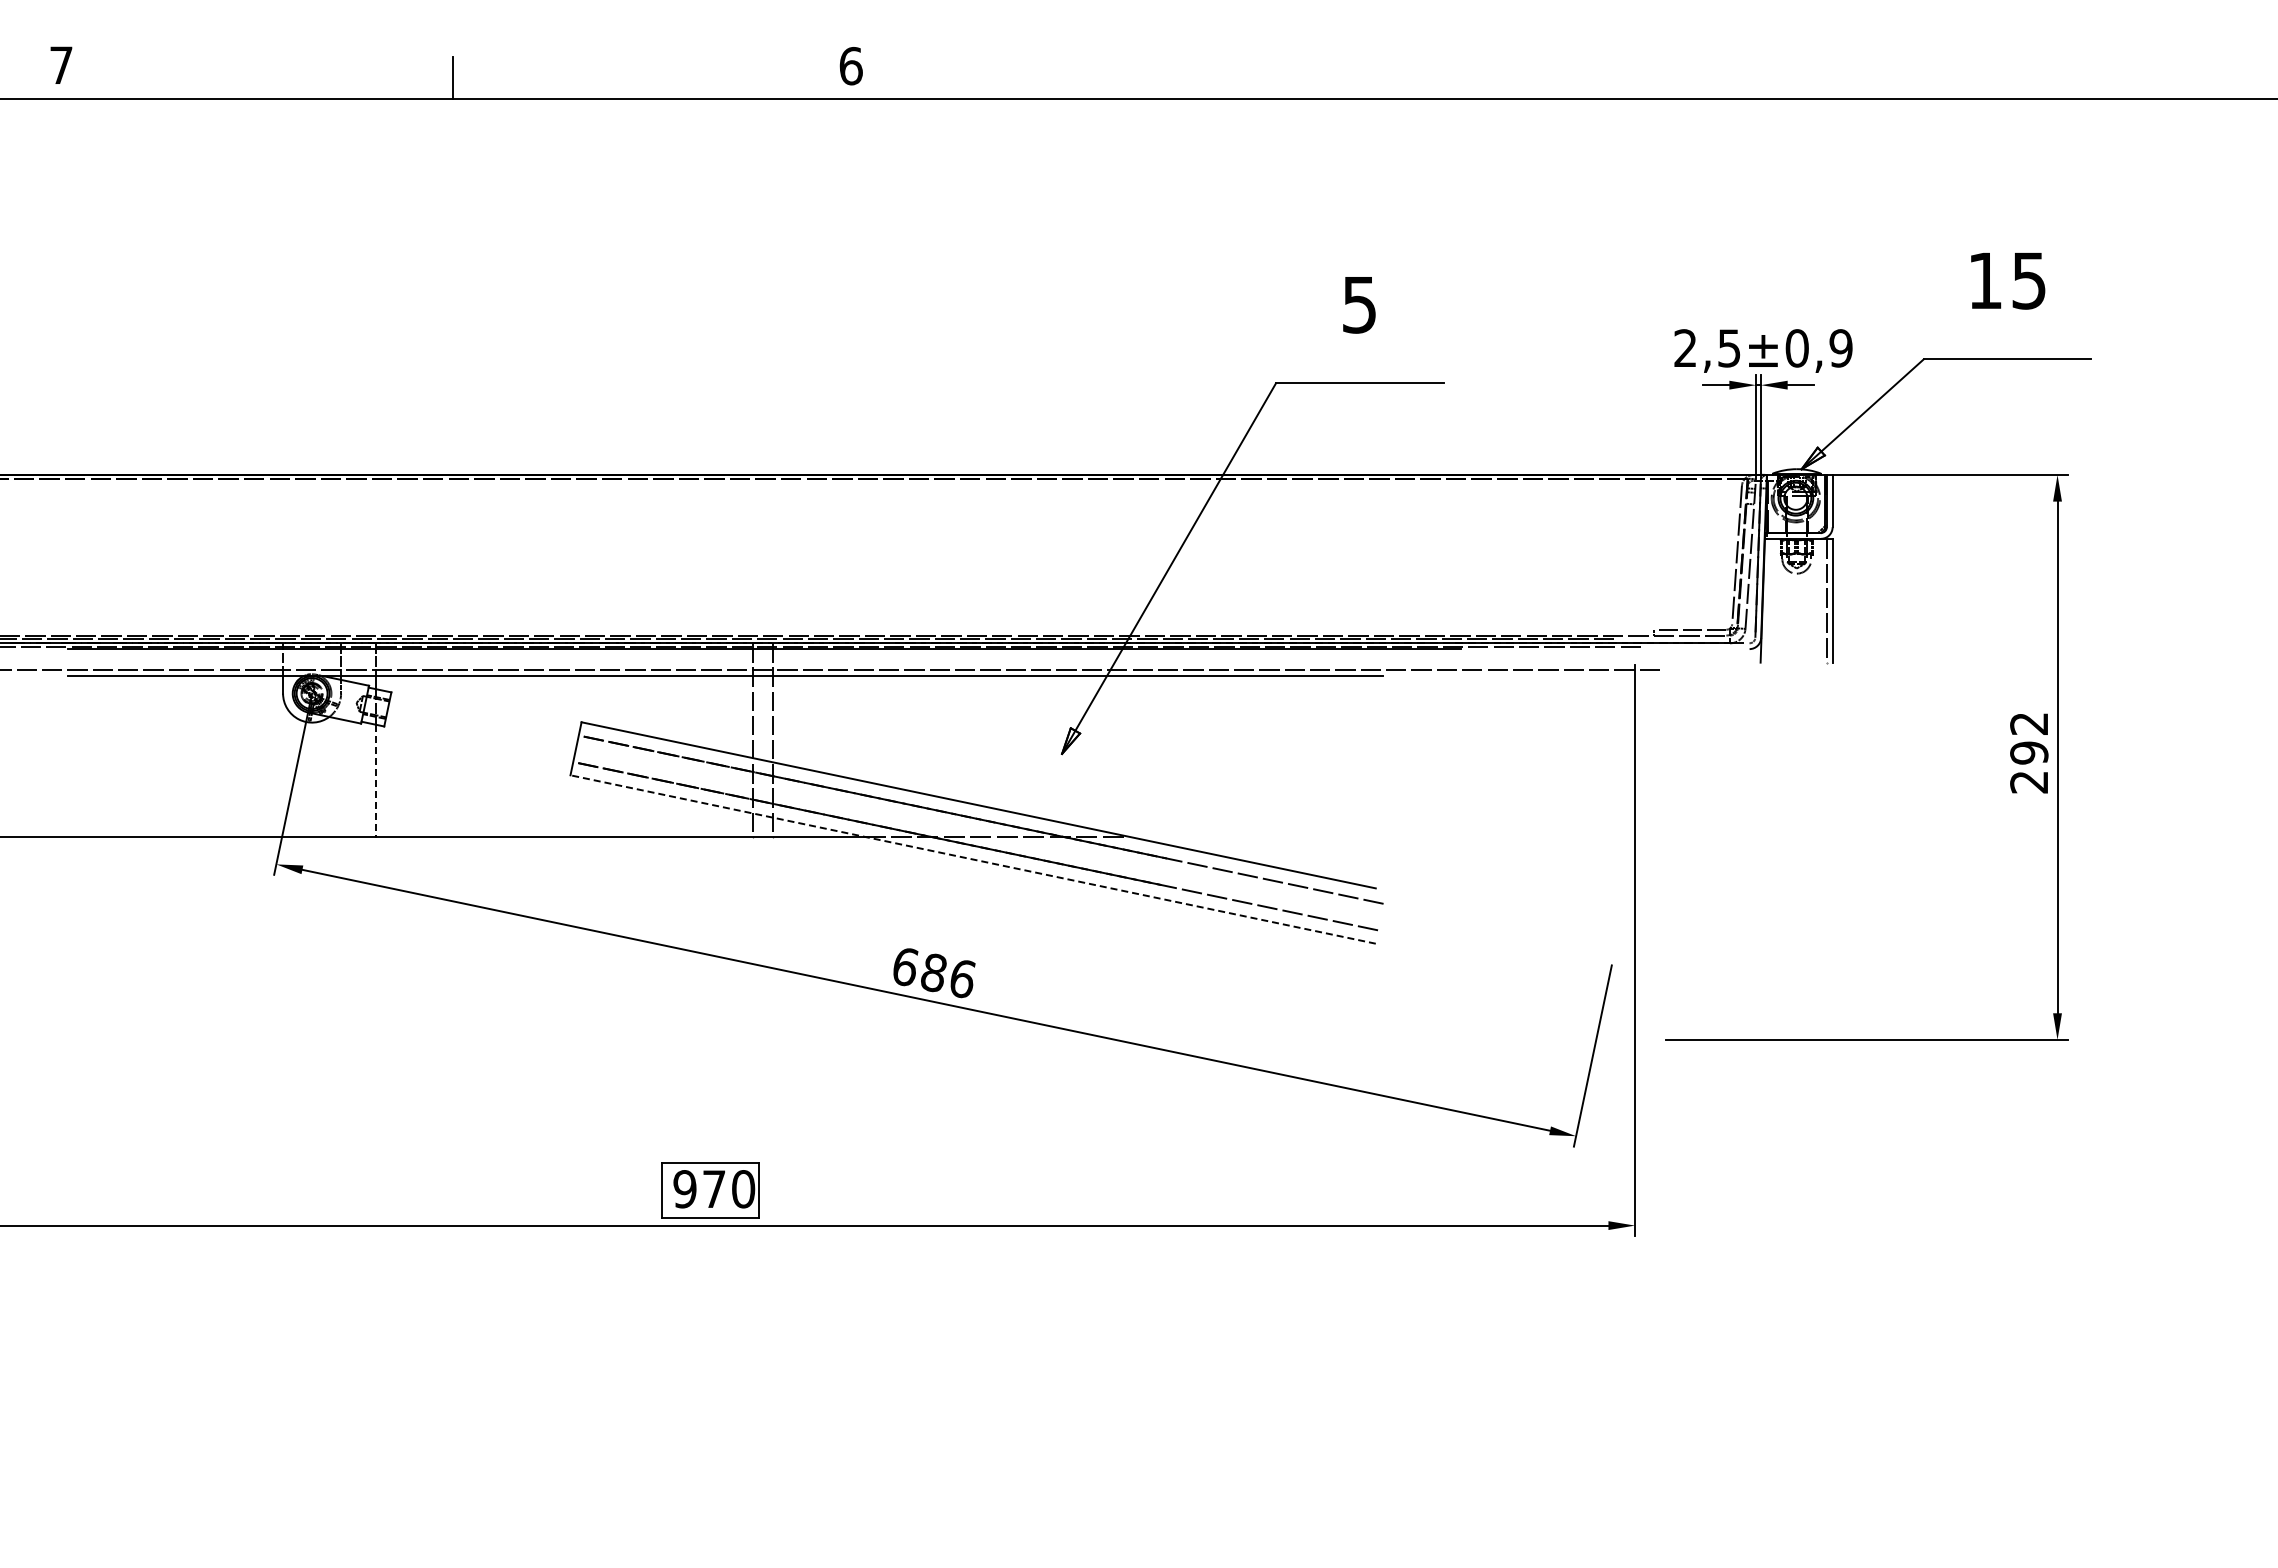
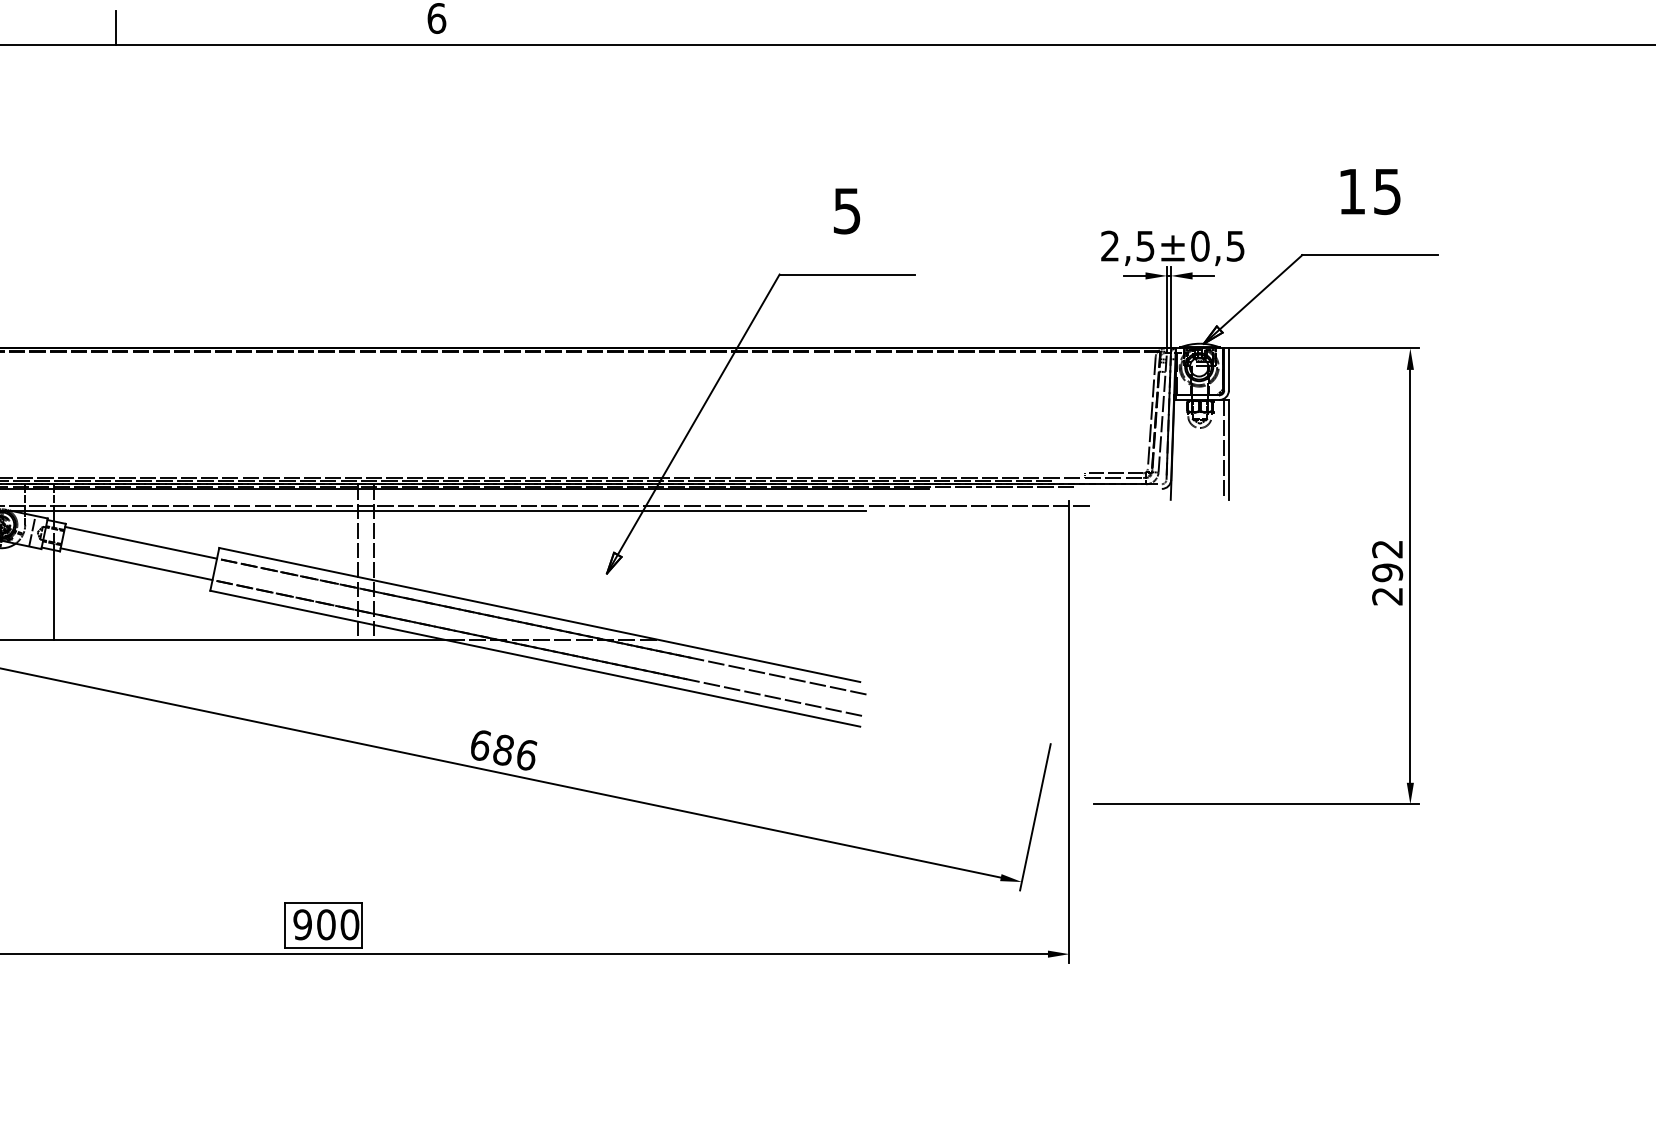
text: (1840, 348) -> (1235, 246), ±0,9 -> ±0,5
line: (349, 701) -> (31, 531), added
line: (484, 715) -> (140, 542), added
line: (479, 742) -> (136, 564), added
line: (376, 780) -> (53, 594), dashed -> solid
line: (972, 859) -> (534, 658), dashed -> solid
text: (713, 1189) -> (325, 925), 970 -> 900

